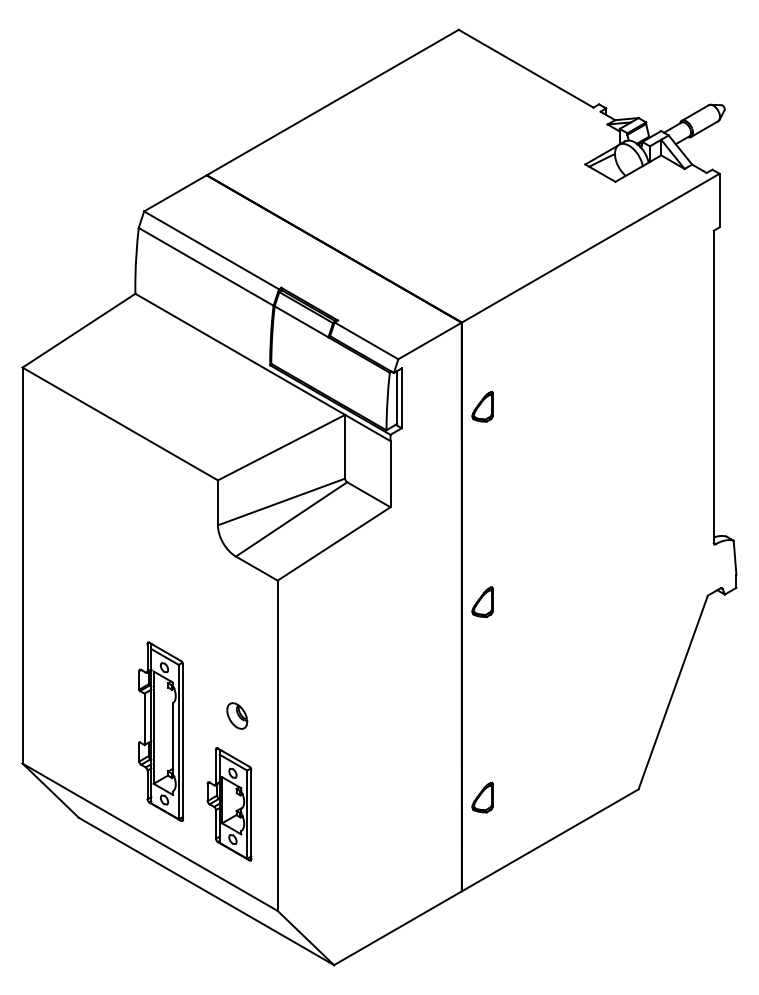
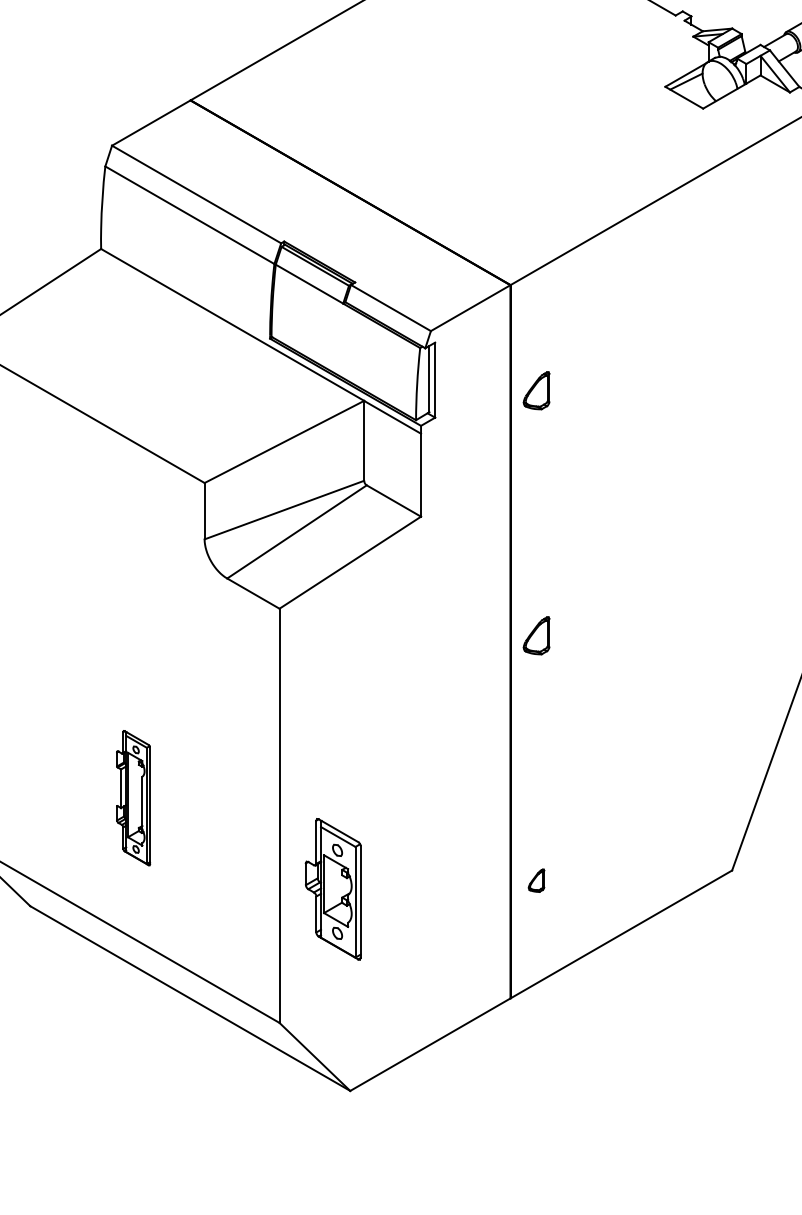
part: (237, 715) -> (229, 777), removed
part: (161, 731) -> (133, 797), size x0.6
part: (482, 797) -> (536, 880), size x0.6
part: (229, 804) -> (333, 889), moved

